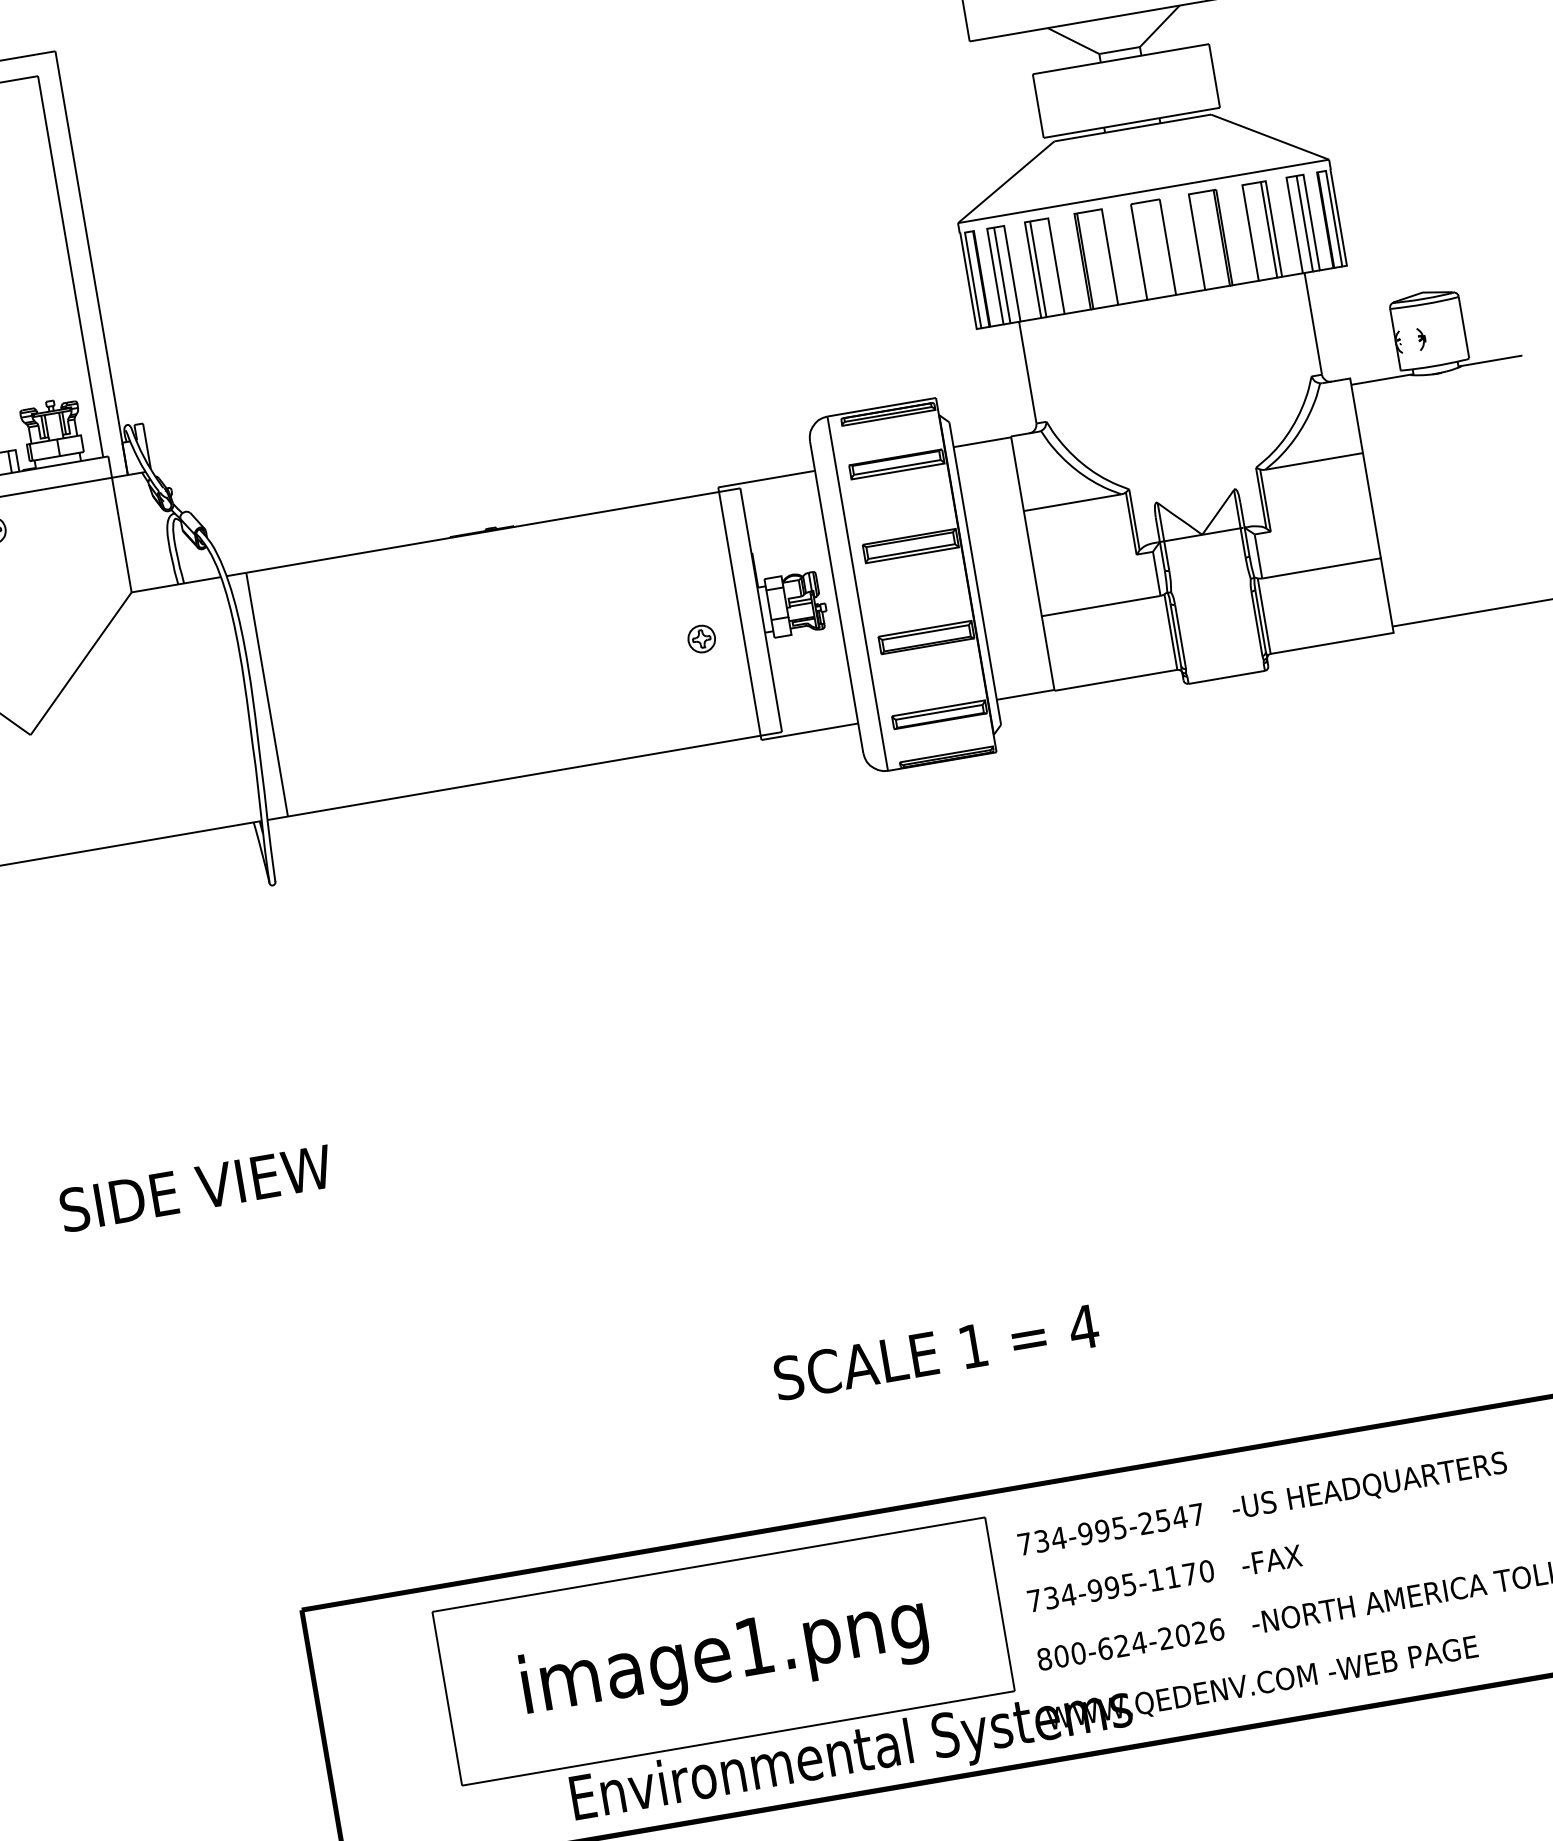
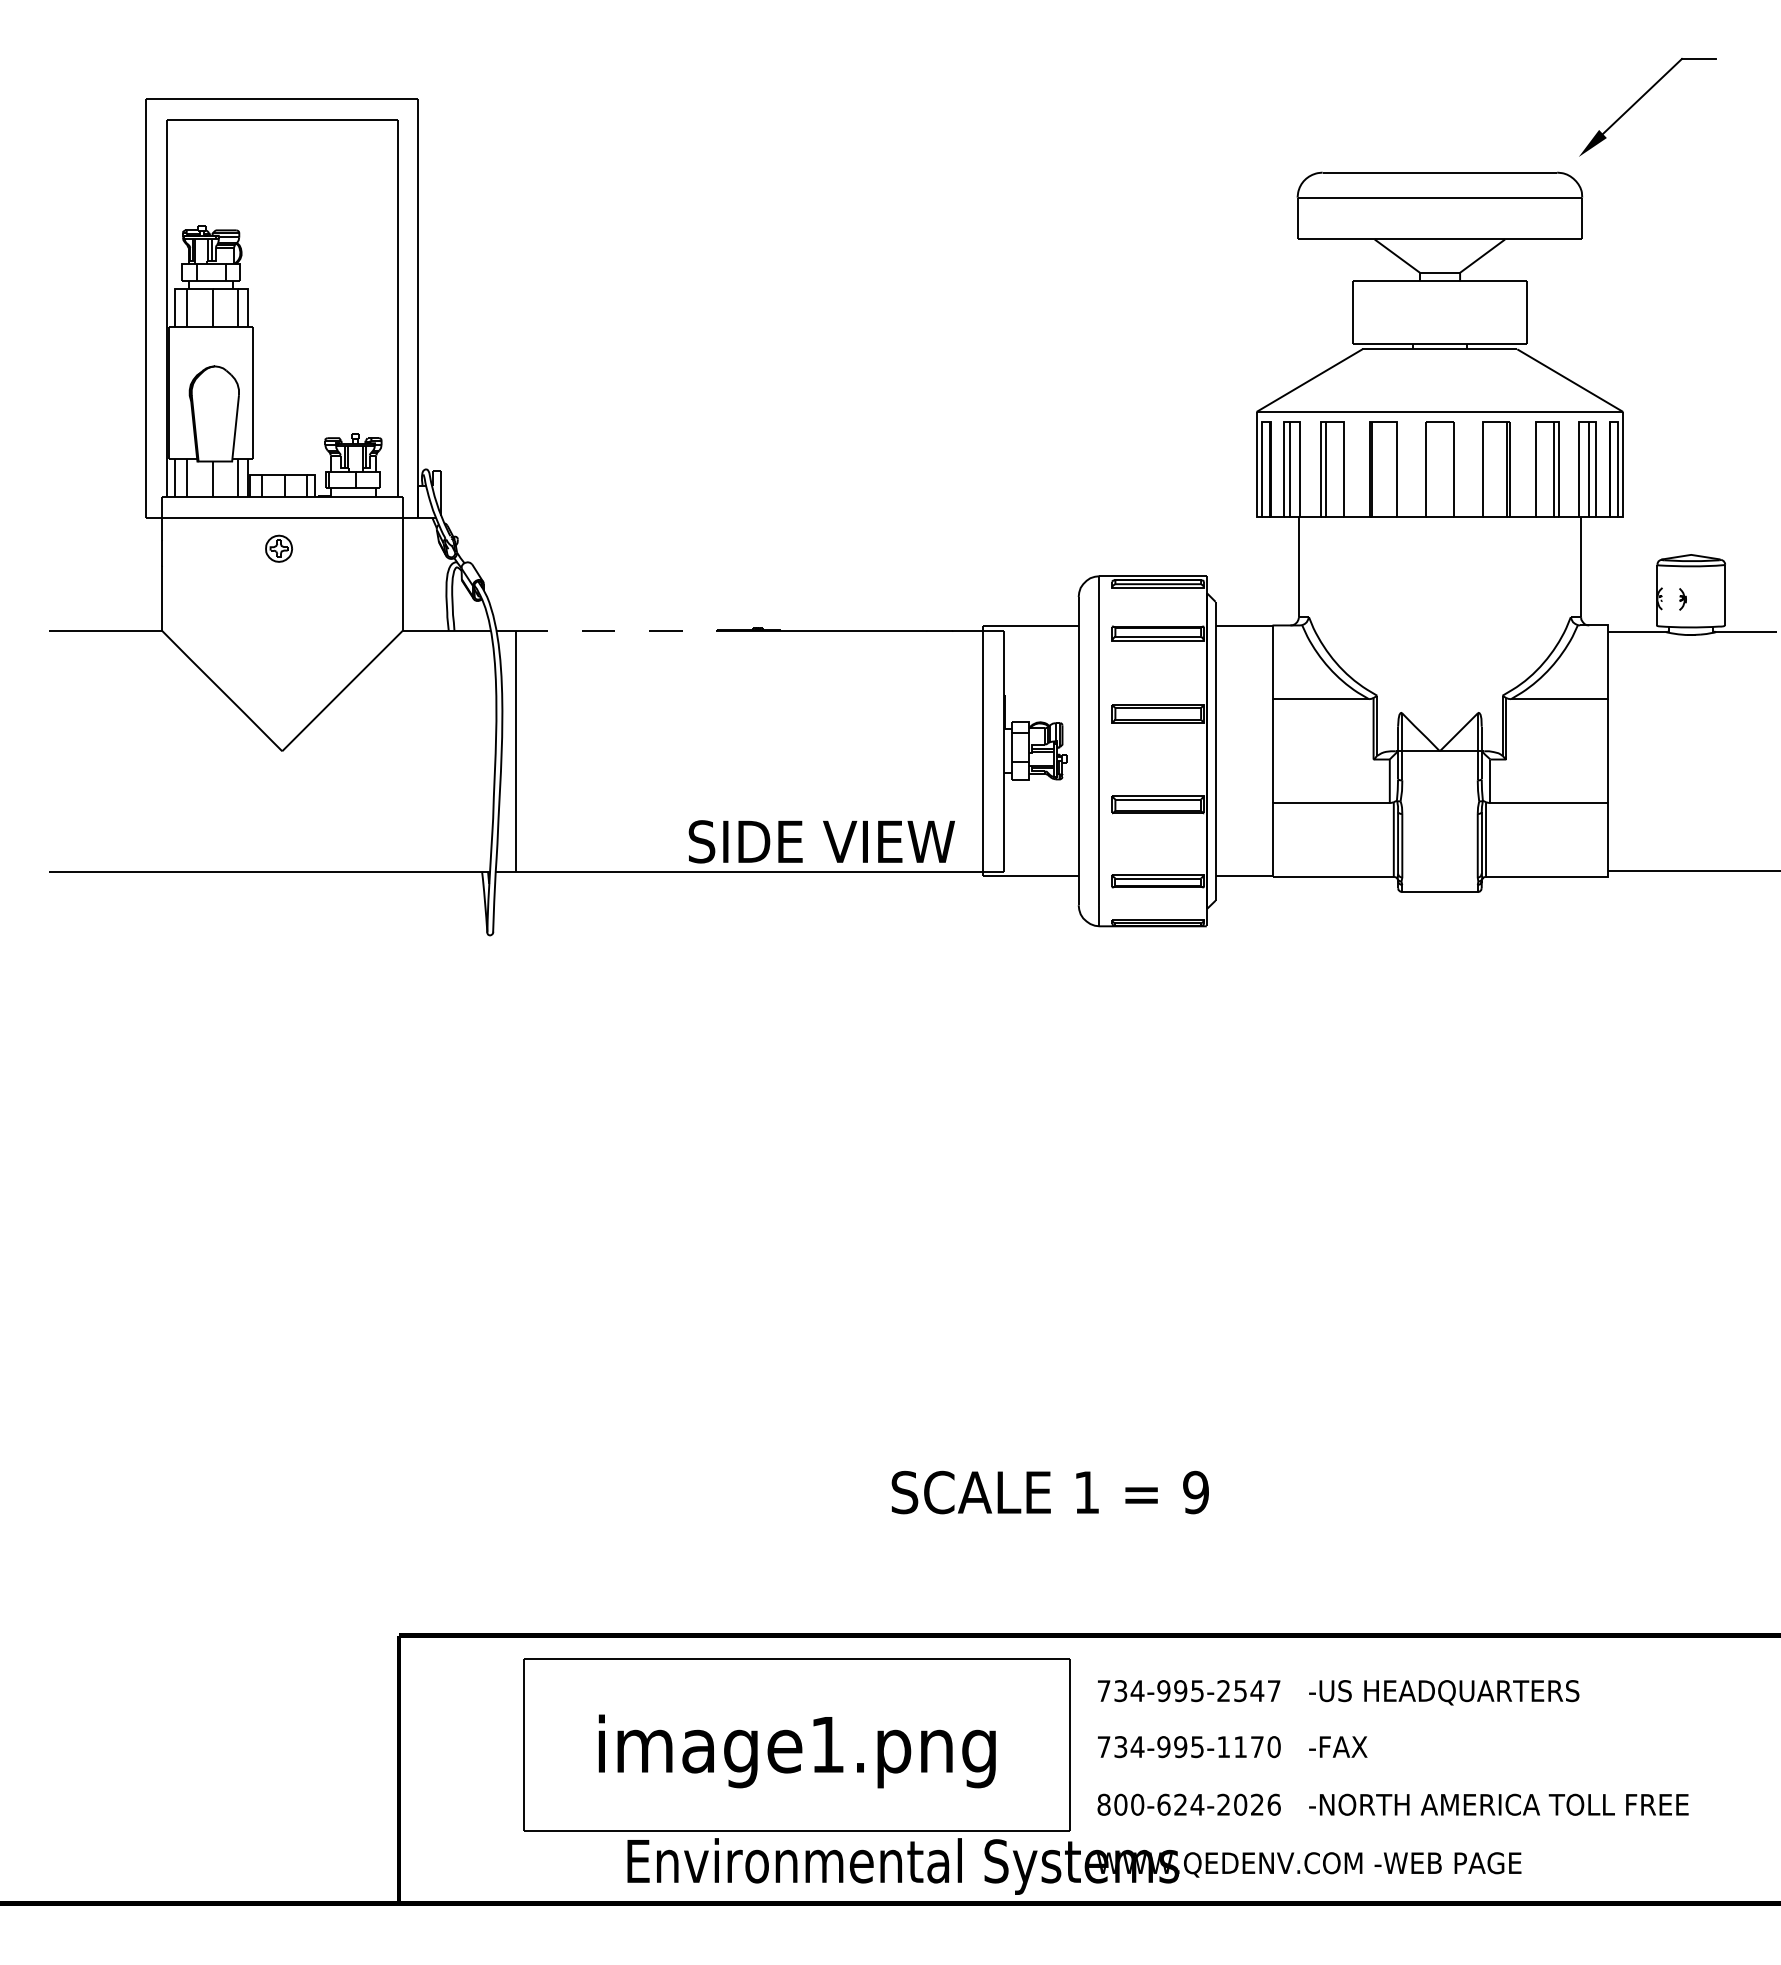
line: (364, 552) -> (632, 630), solid -> dashed
part: (702, 639) -> (942, 769), removed
text: (195, 1188) -> (821, 841), moved
text: (1083, 1327) -> (1195, 1492), 4 -> 9

